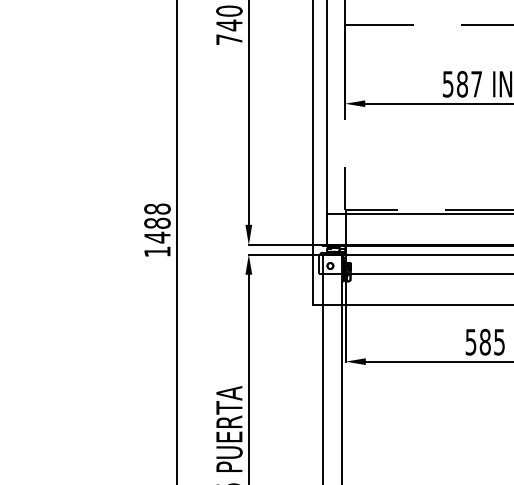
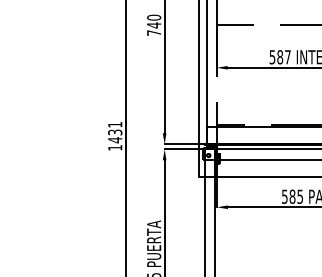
text: (157, 215) -> (115, 128), 1488 -> 1431

